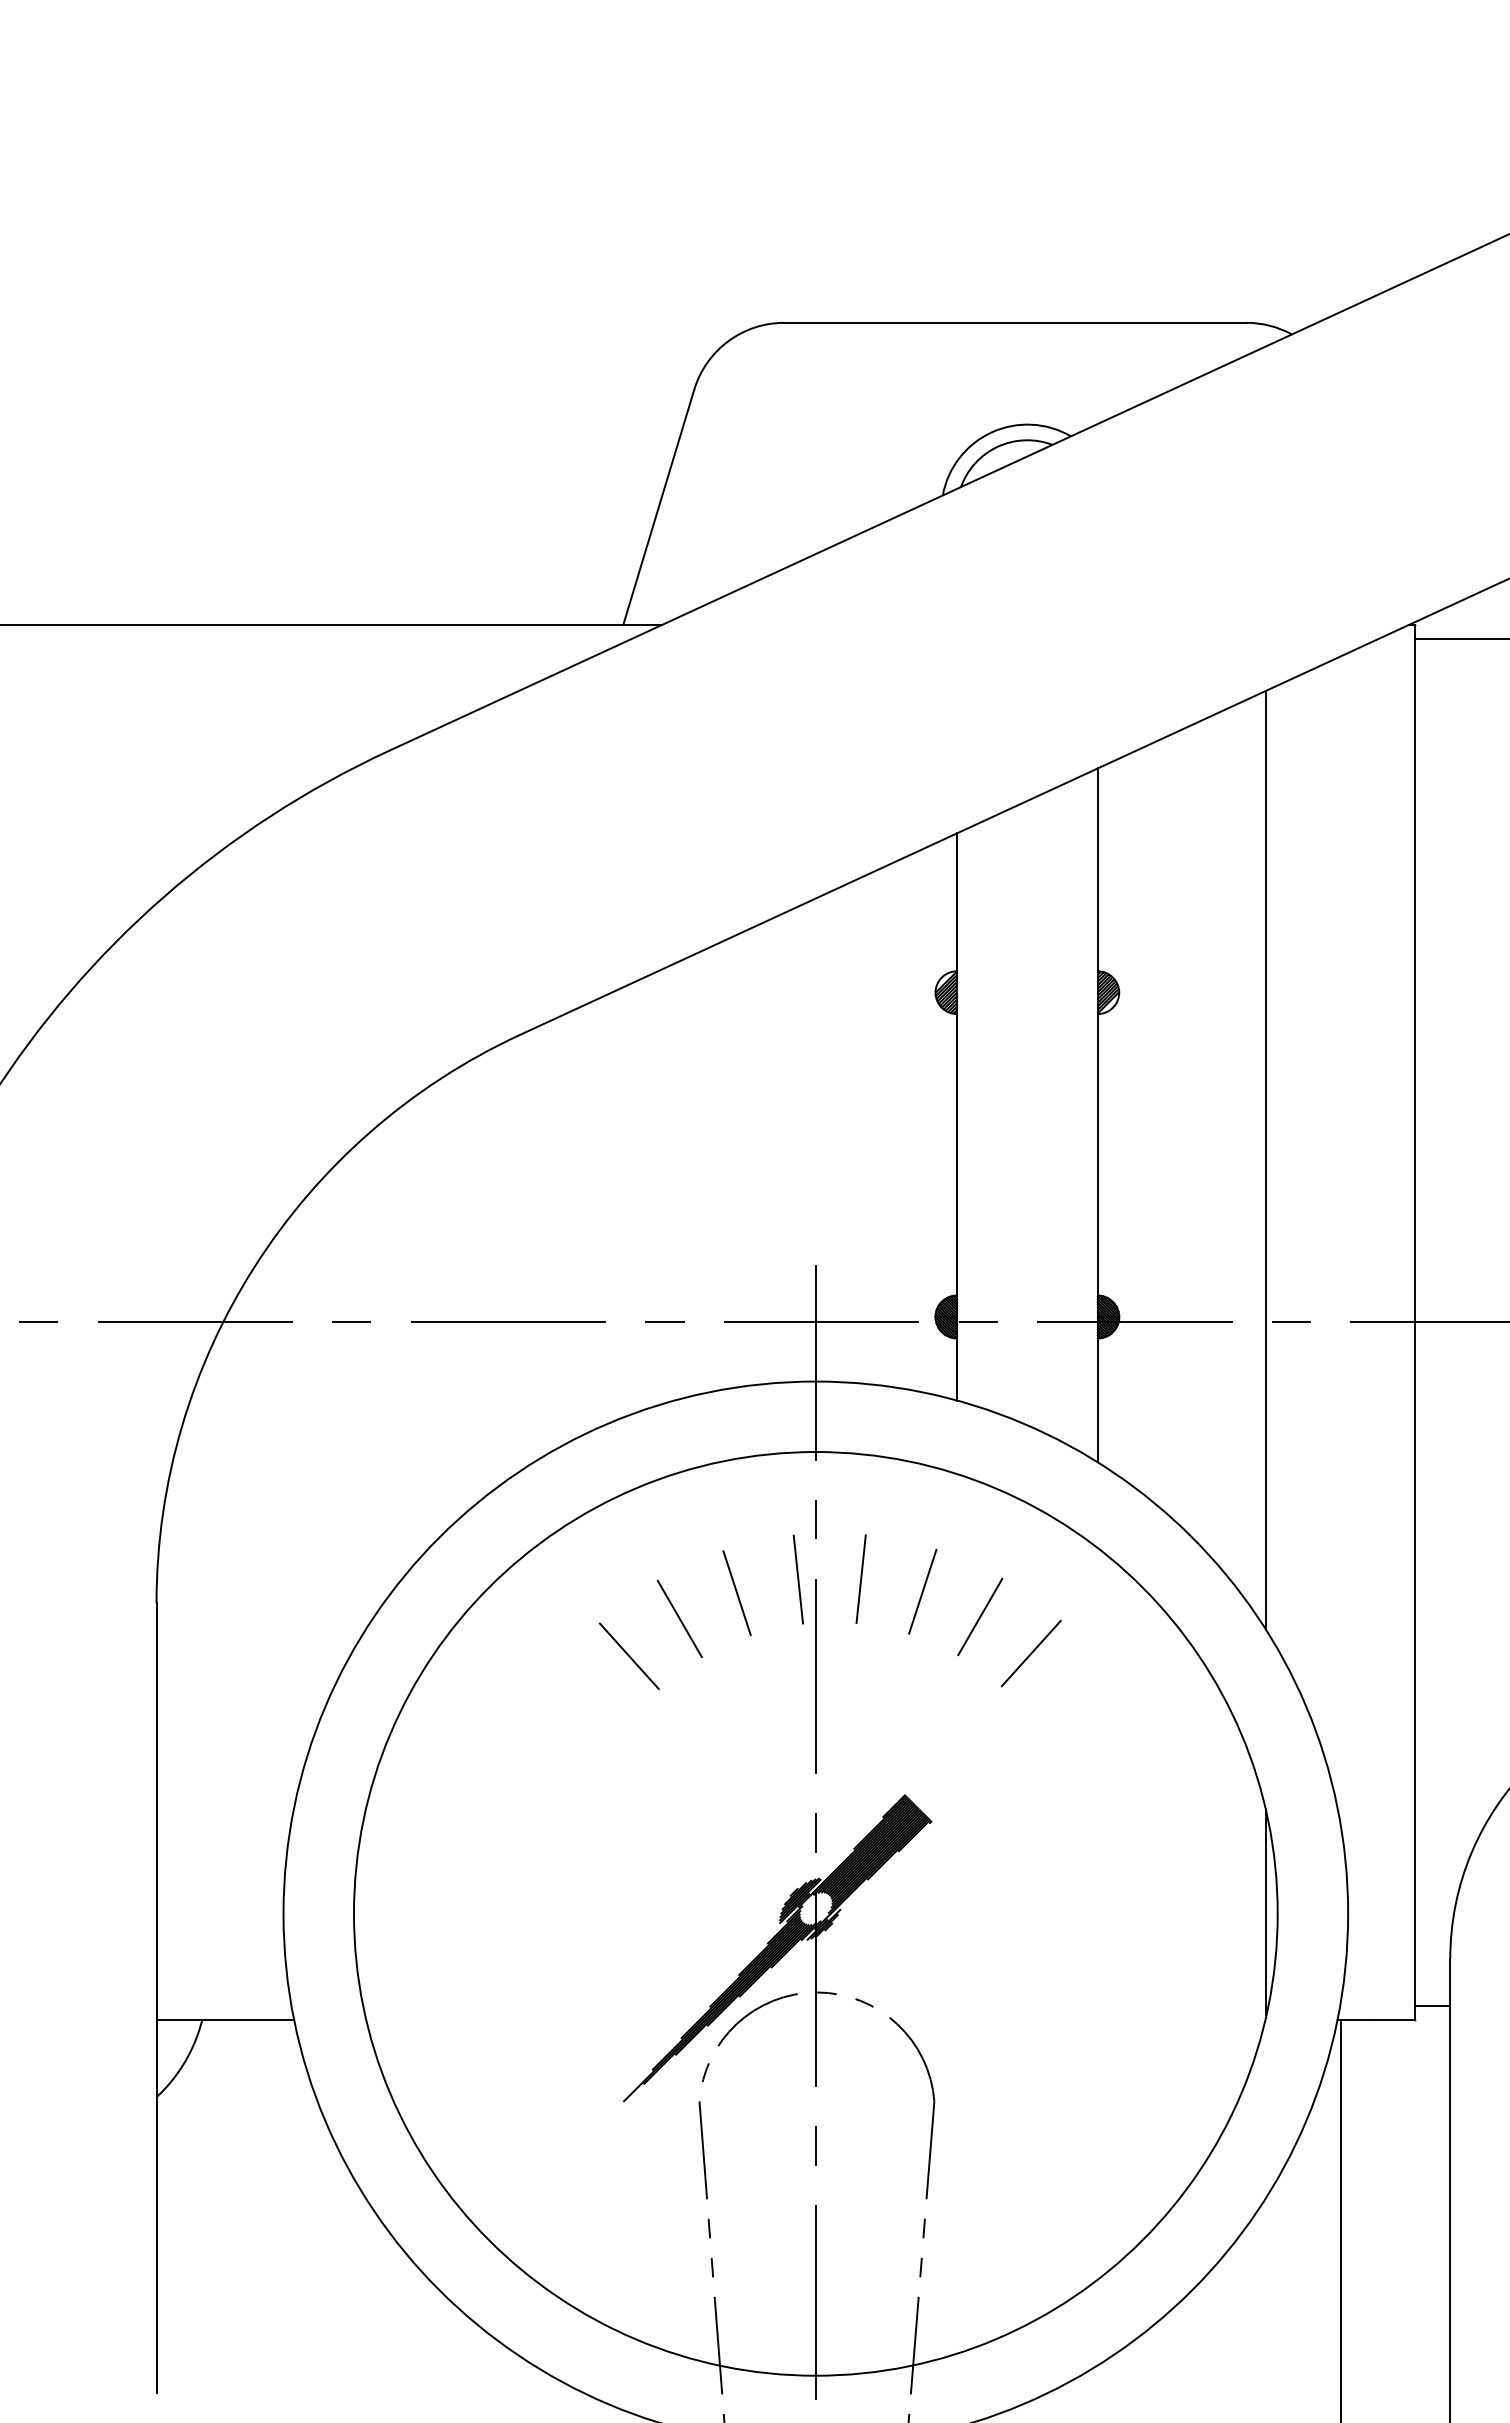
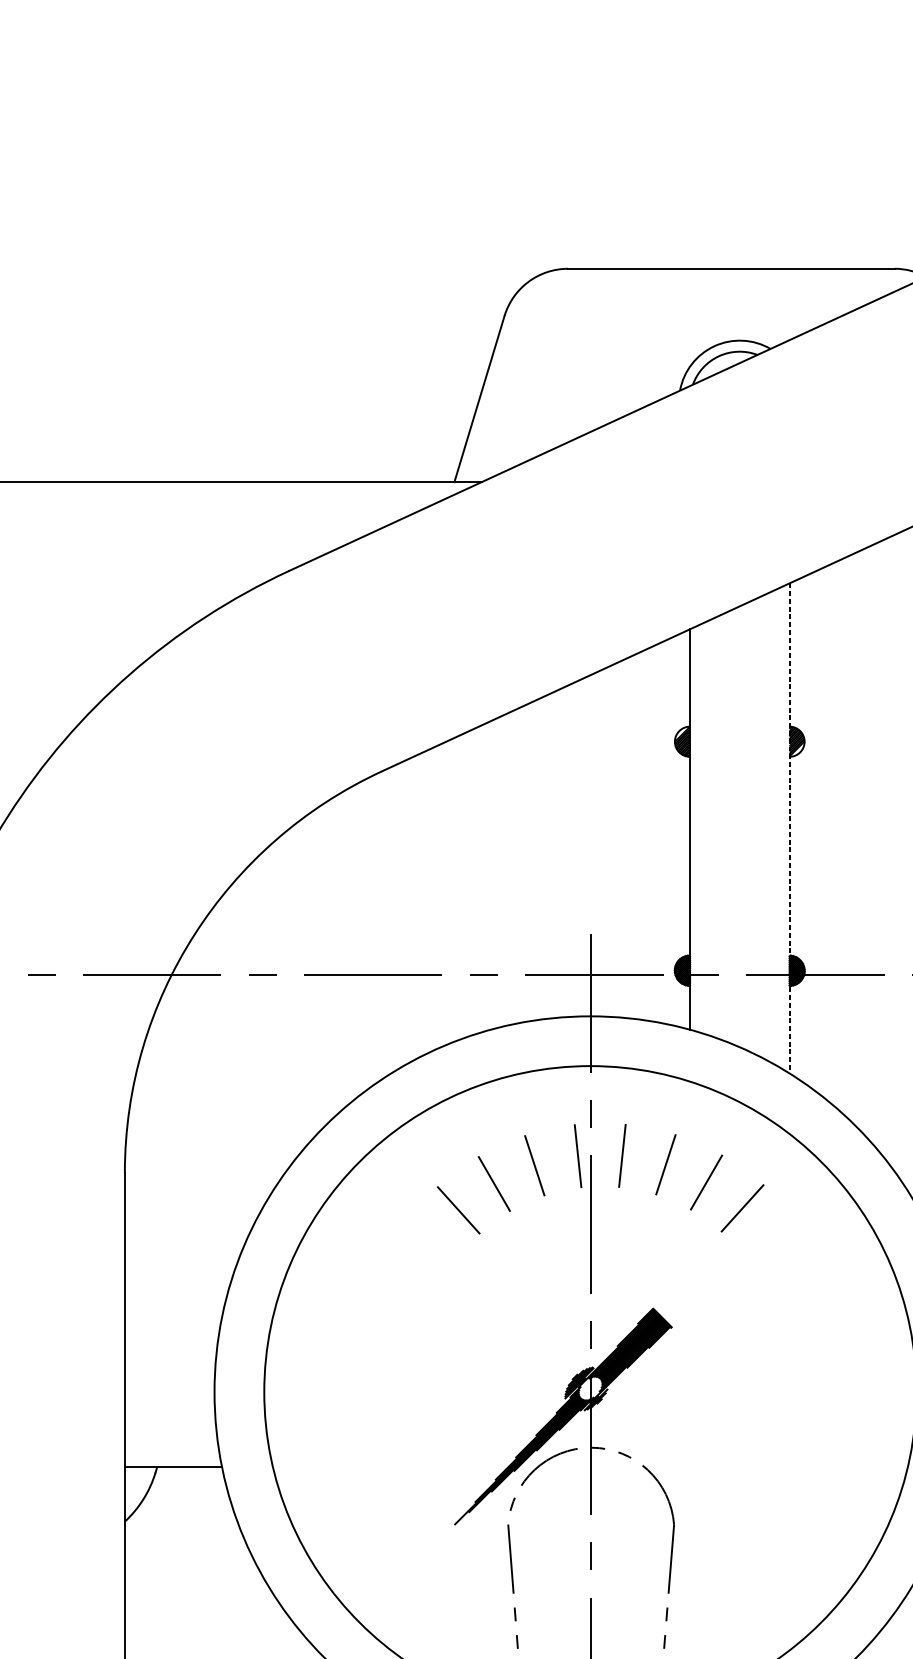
line: (1097, 1115) -> (789, 828), solid -> dashed
line: (1266, 1159) -> (908, 859), removed
line: (1266, 1912) -> (908, 1391), removed

